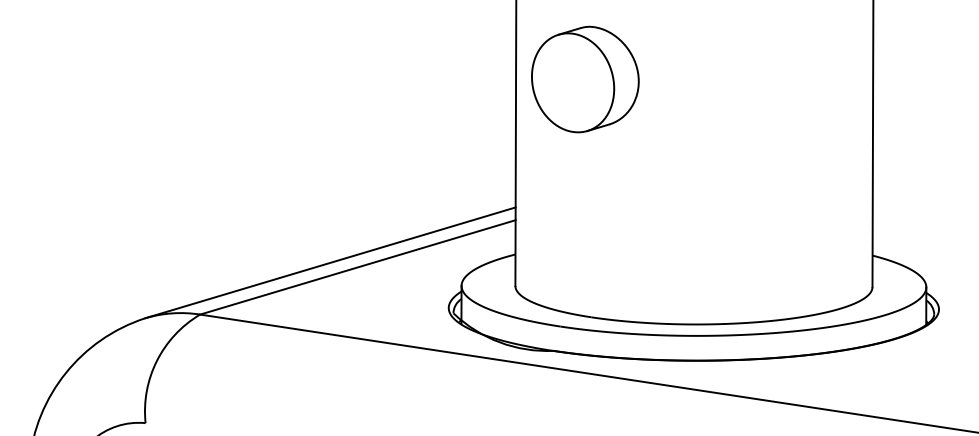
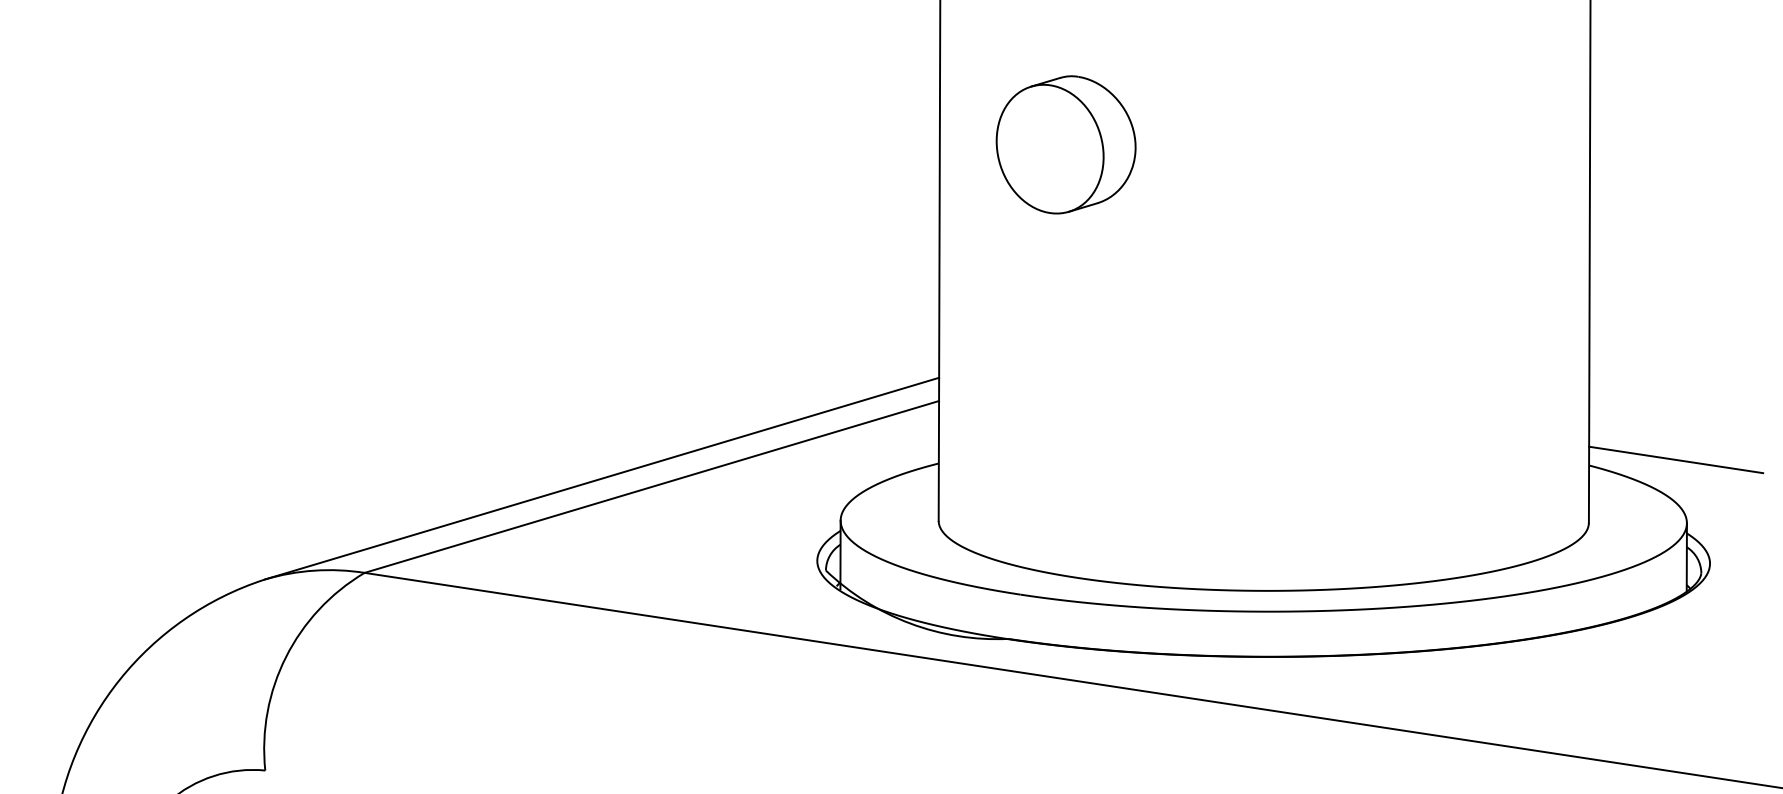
part: (585, 79) -> (1066, 144), size x0.71
line: (920, 252) -> (1676, 459), added

